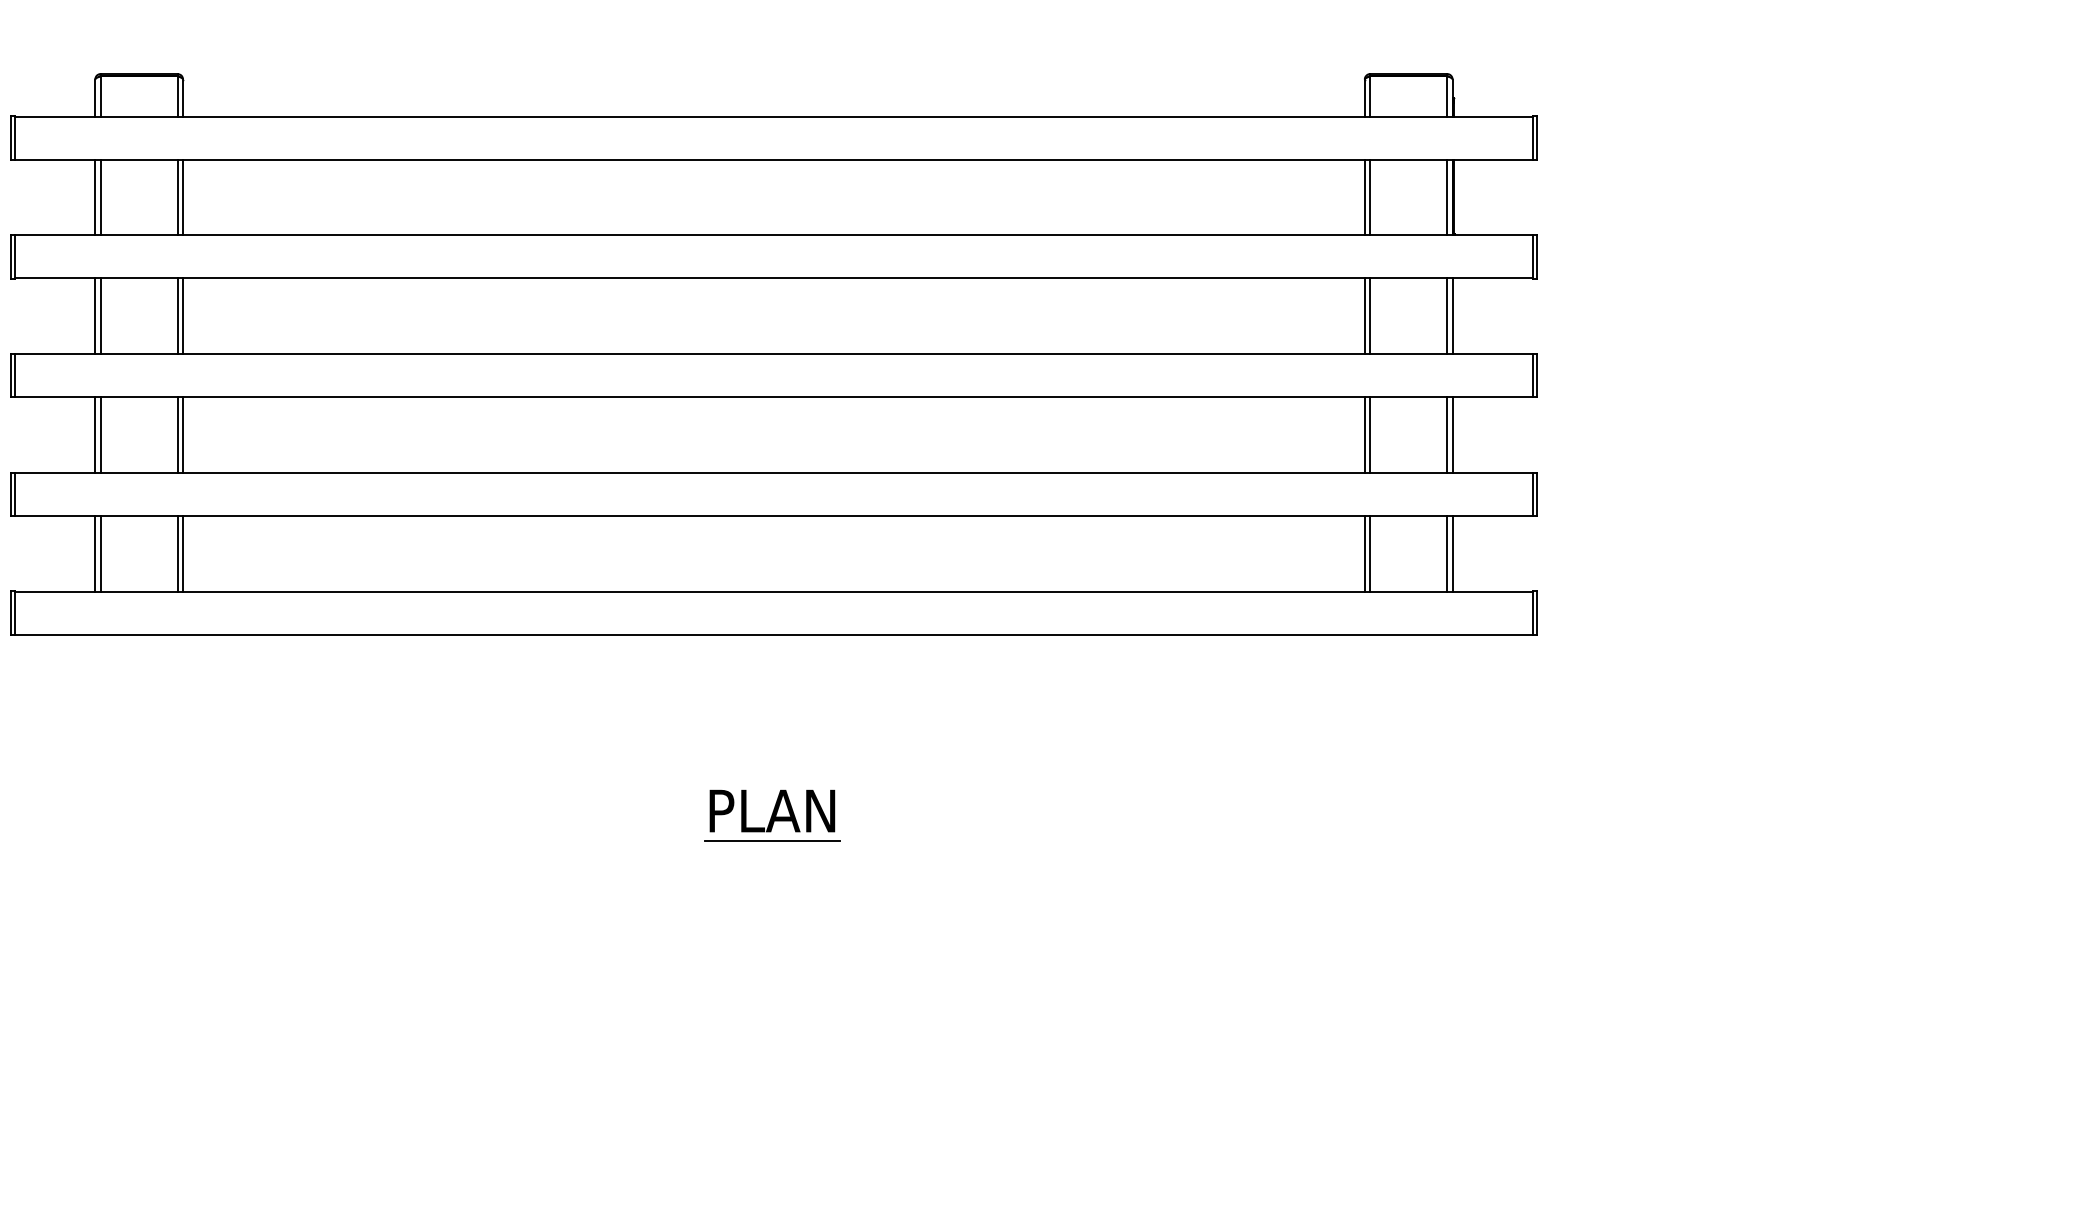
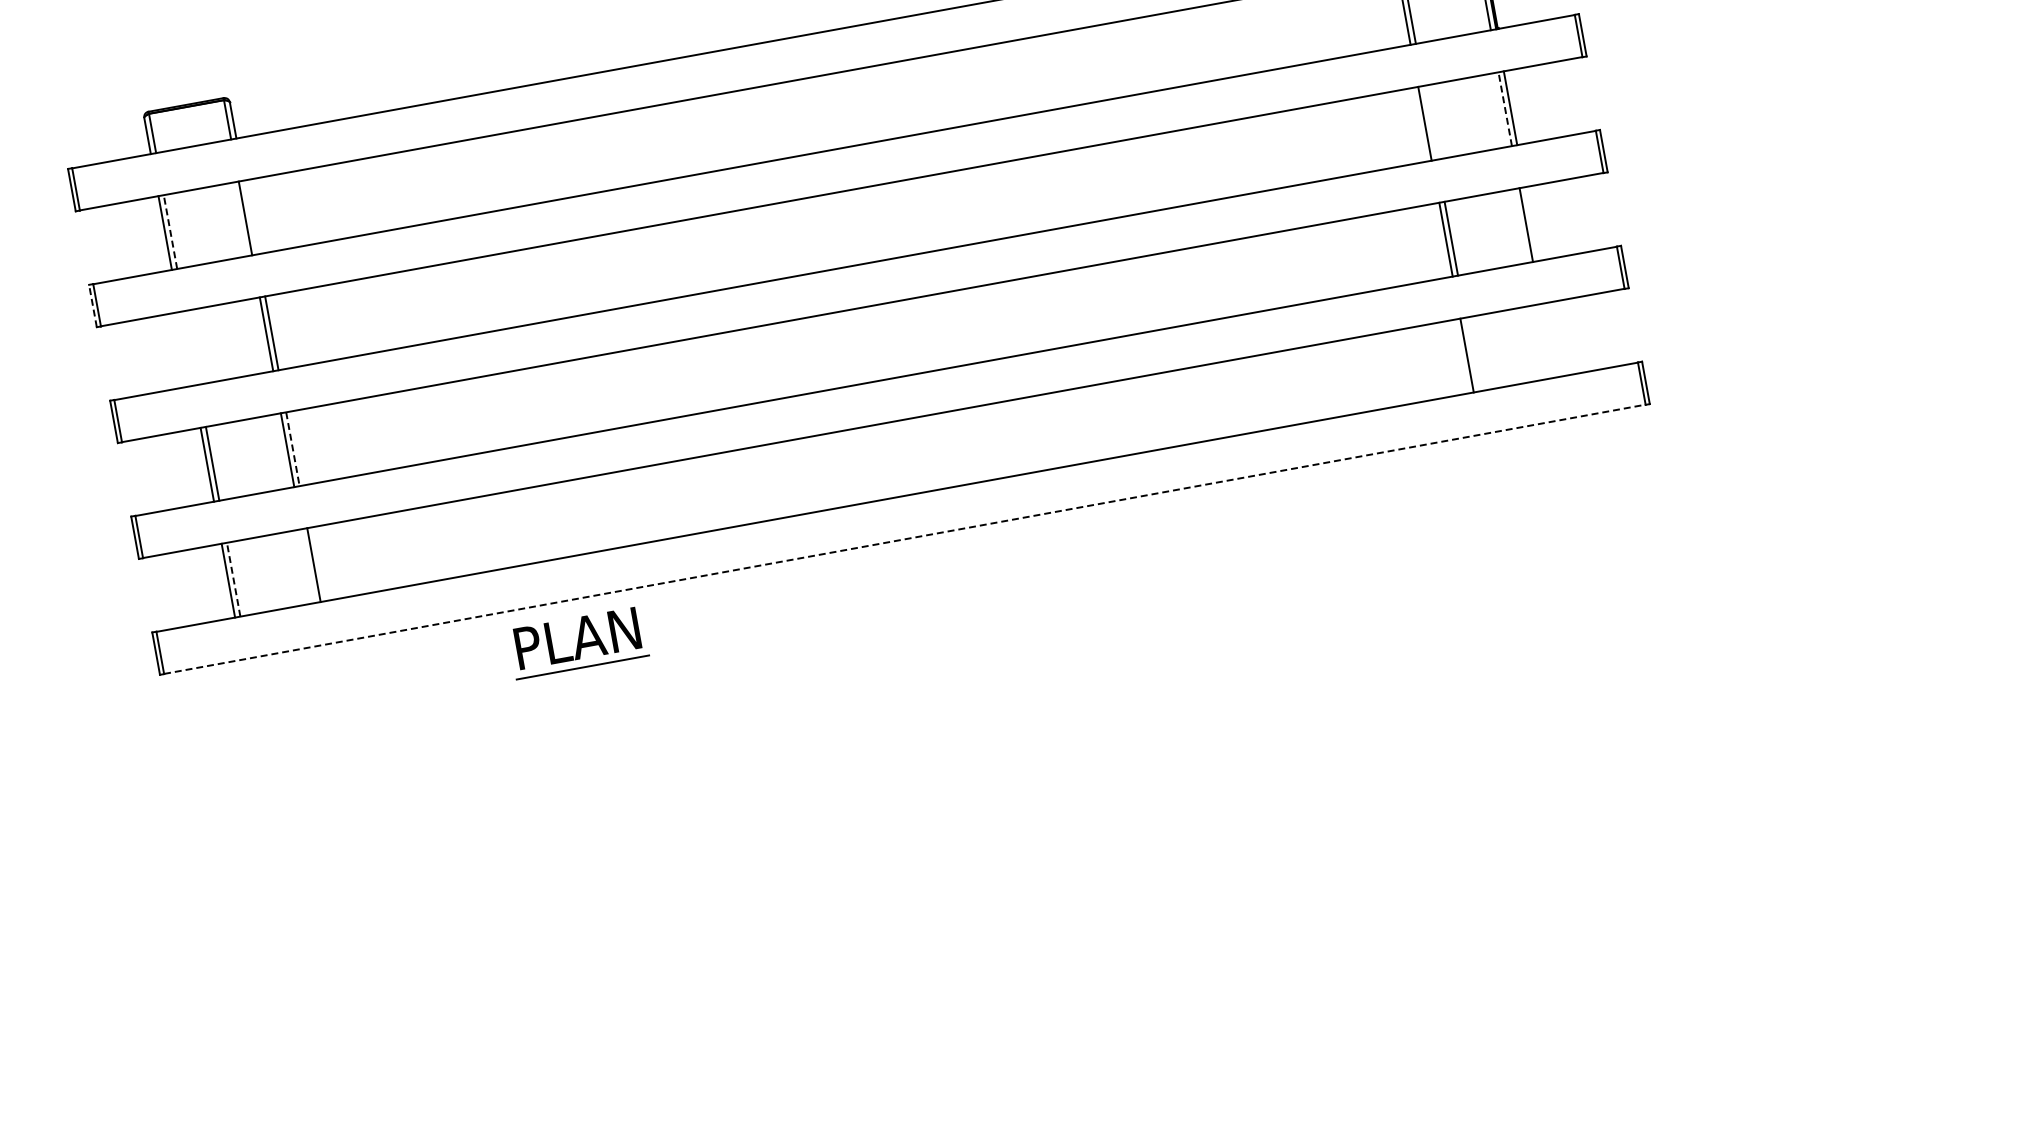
line: (100, 197) -> (170, 232), solid -> dashed
line: (183, 197) -> (251, 217), removed
line: (10, 256) -> (92, 305), solid -> dashed
line: (95, 316) -> (186, 349), removed
line: (100, 316) -> (191, 348), removed
line: (1370, 316) -> (1430, 123), removed
line: (1447, 316) -> (1505, 109), solid -> dashed
line: (183, 434) -> (293, 448), solid -> dashed
line: (1452, 434) -> (1531, 223), removed
line: (100, 553) -> (233, 579), solid -> dashed
line: (177, 553) -> (308, 565), removed
line: (1370, 553) -> (1472, 354), removed
line: (1447, 553) -> (1547, 340), removed
line: (1452, 553) -> (1552, 339), removed
line: (774, 634) -> (905, 539), solid -> dashed
part: (772, 815) -> (578, 642), moved

